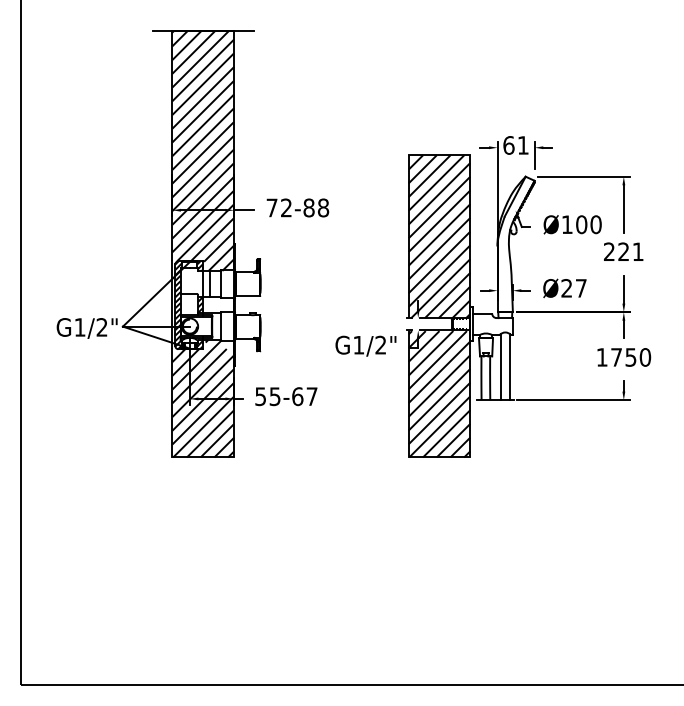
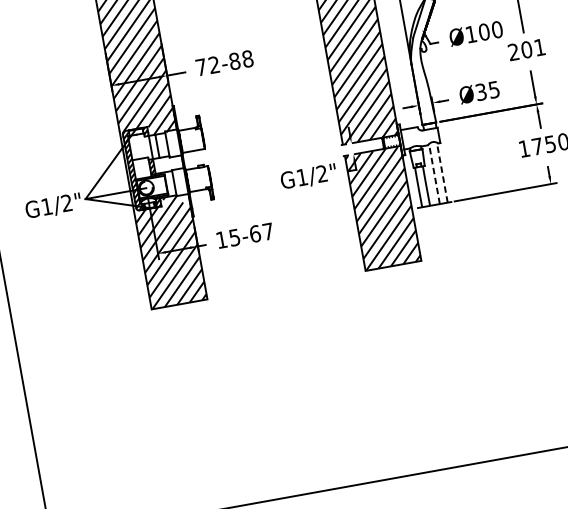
text: (623, 251) -> (526, 49), 221 -> 201
text: (573, 288) -> (487, 91), Ø27 -> Ø35
line: (501, 366) -> (434, 173), solid -> dashed
line: (509, 366) -> (442, 172), solid -> dashed
text: (260, 396) -> (221, 239), 55-67 -> 15-67

